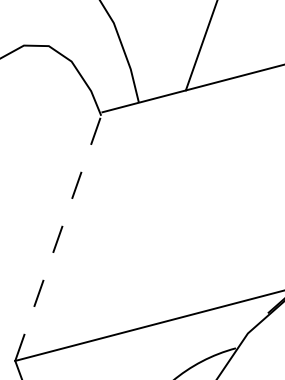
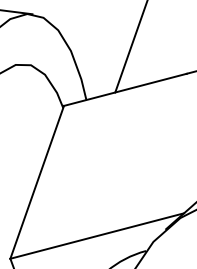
line: (59, 236) -> (37, 182), dashed -> solid

